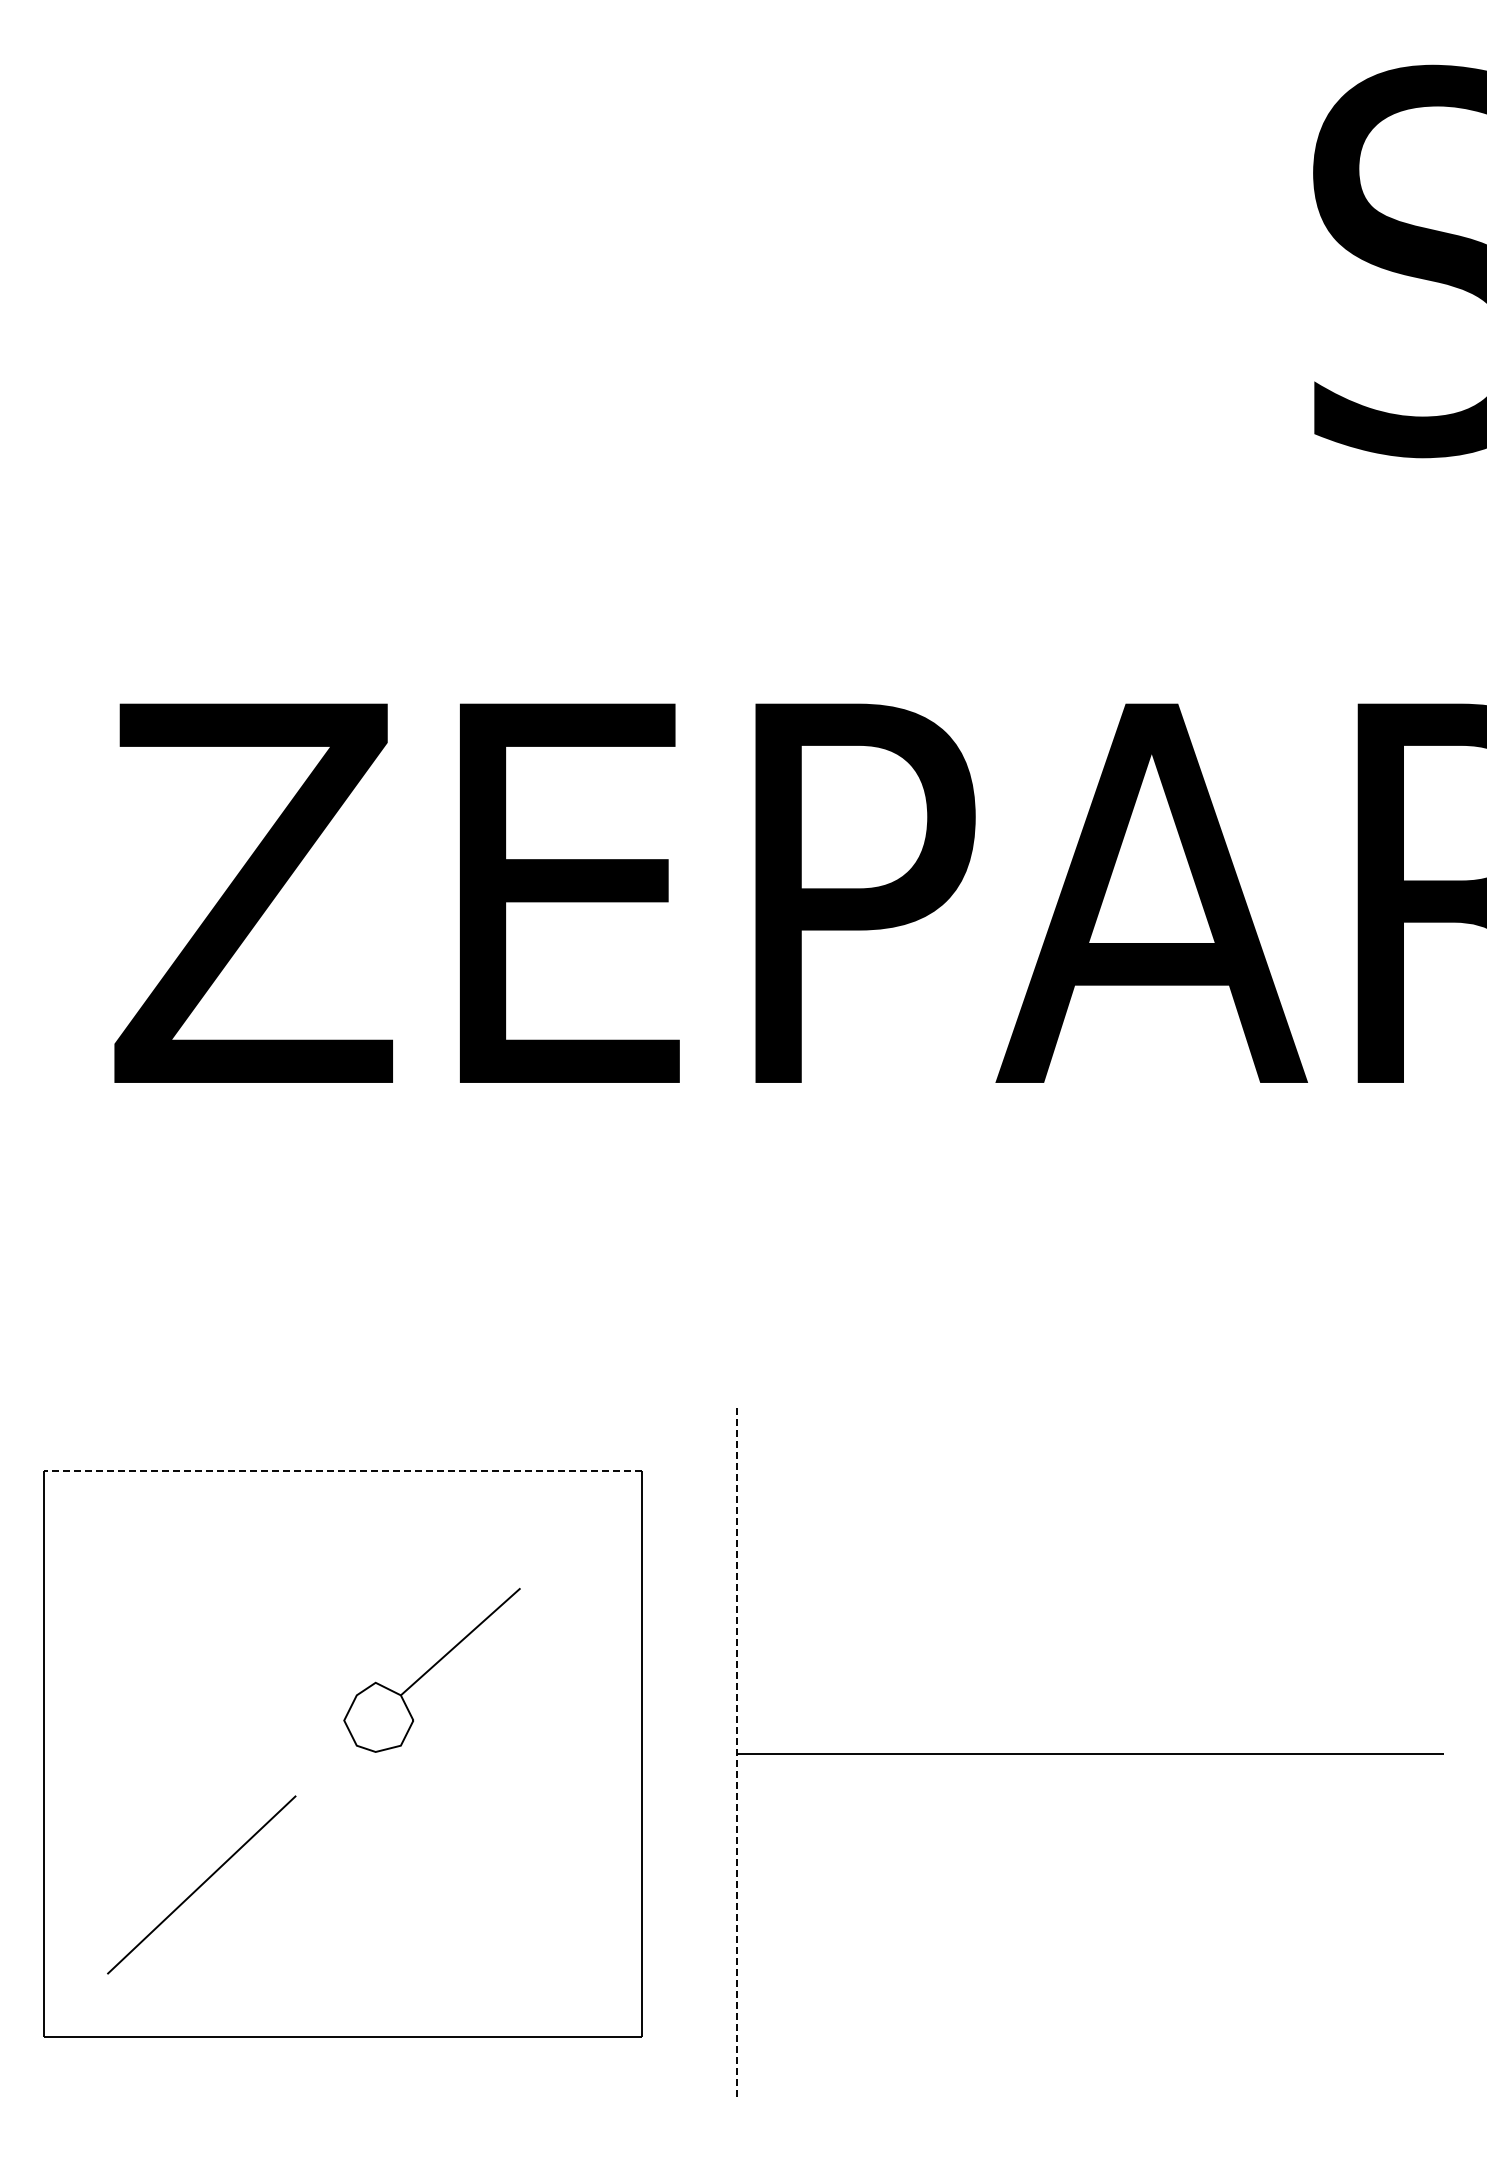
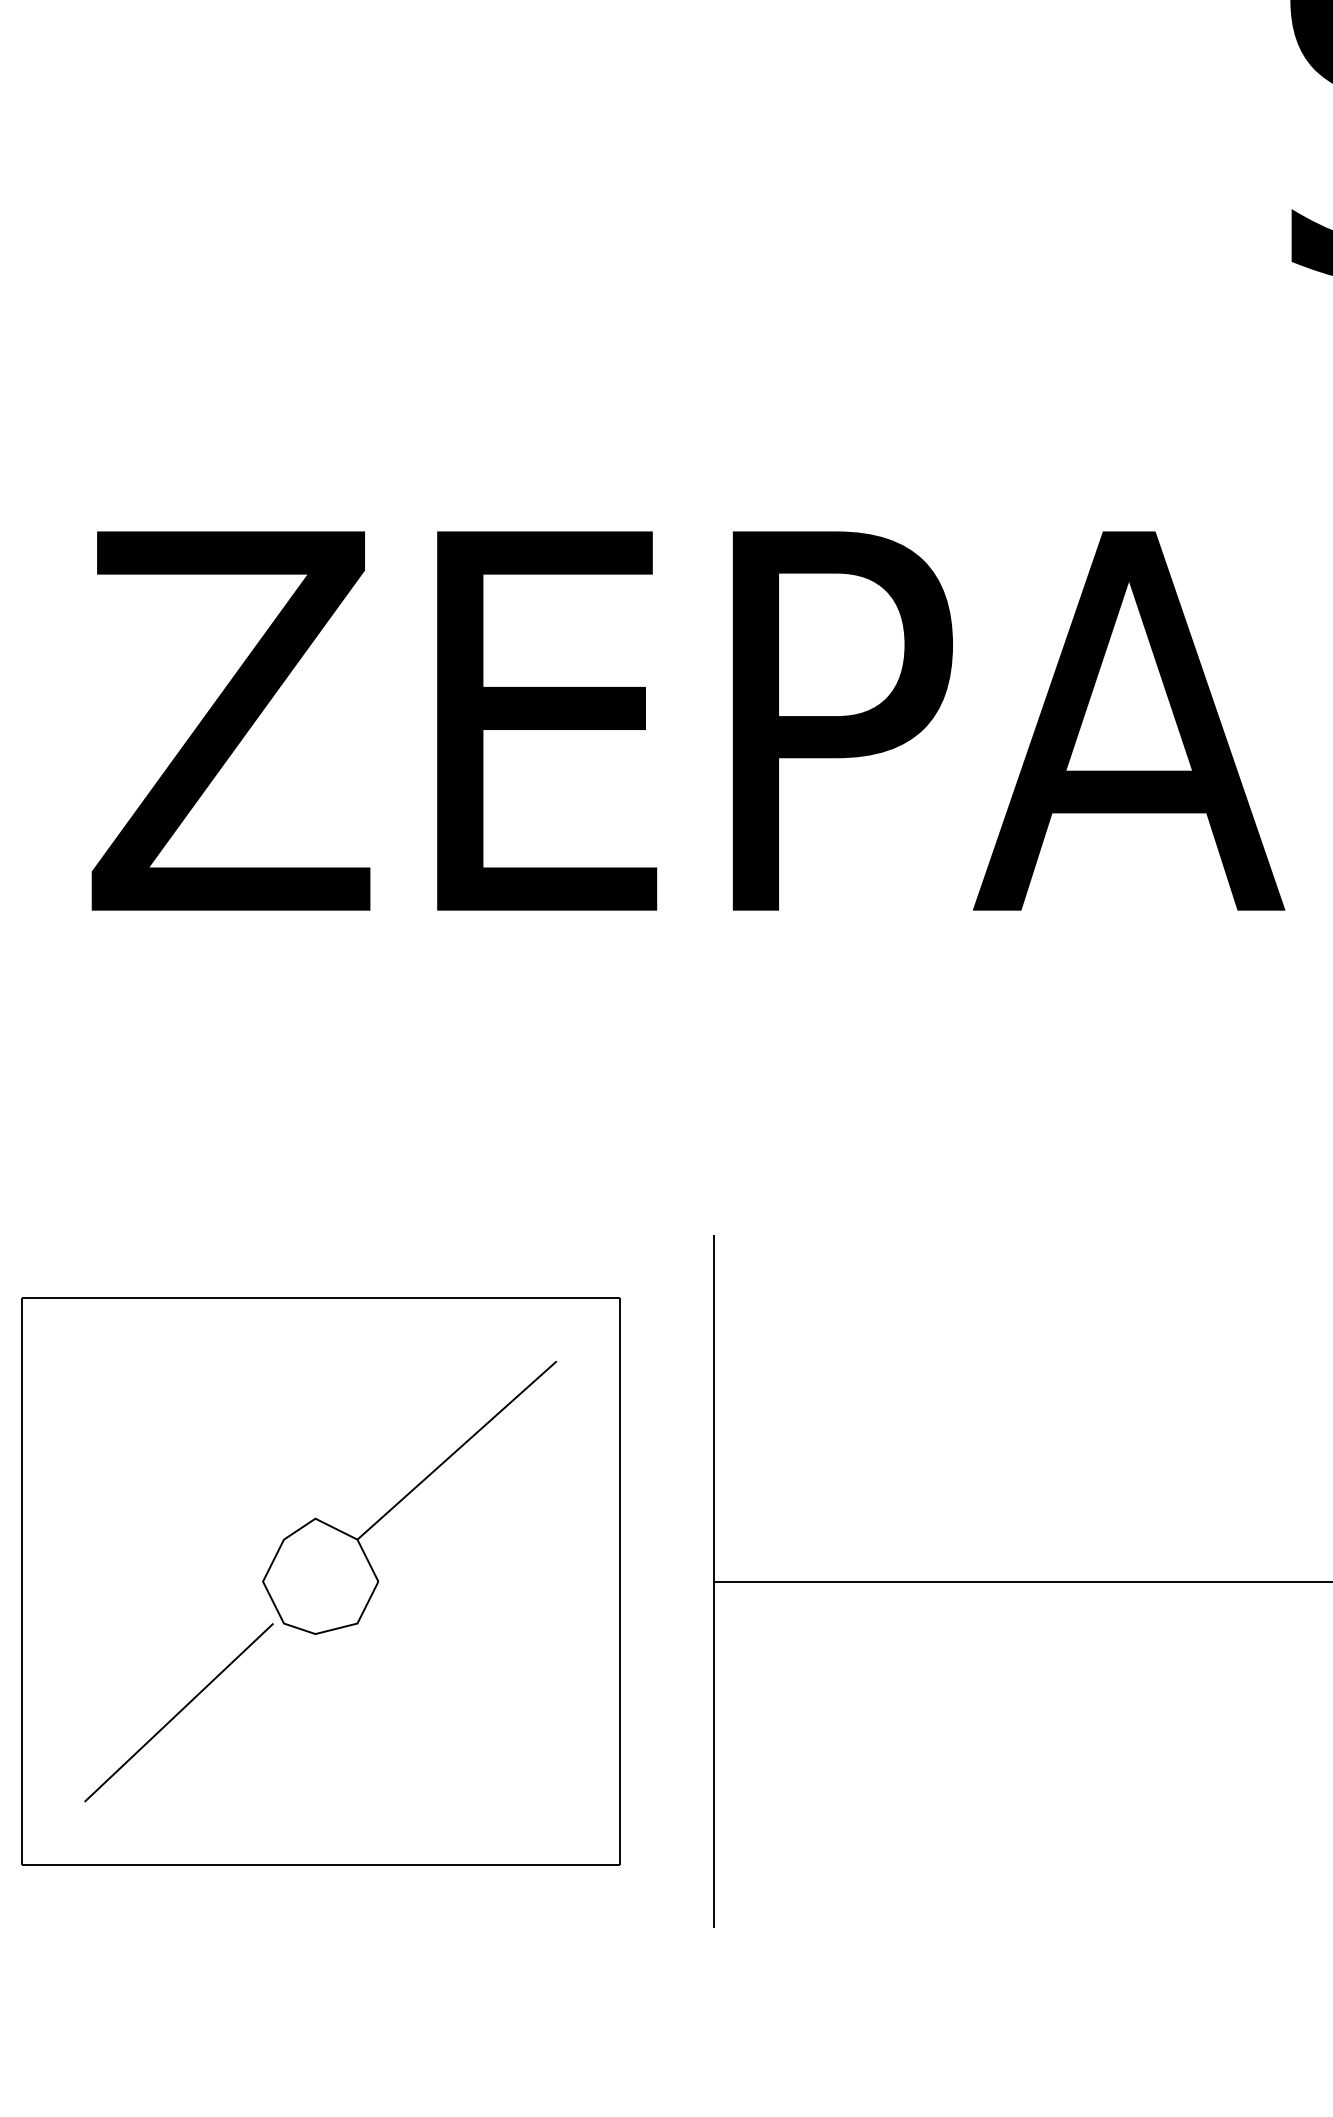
line: (343, 1470) -> (320, 1298), dashed -> solid
part: (431, 1670) -> (408, 1498), size x1.67
line: (736, 1754) -> (713, 1582), dashed -> solid

